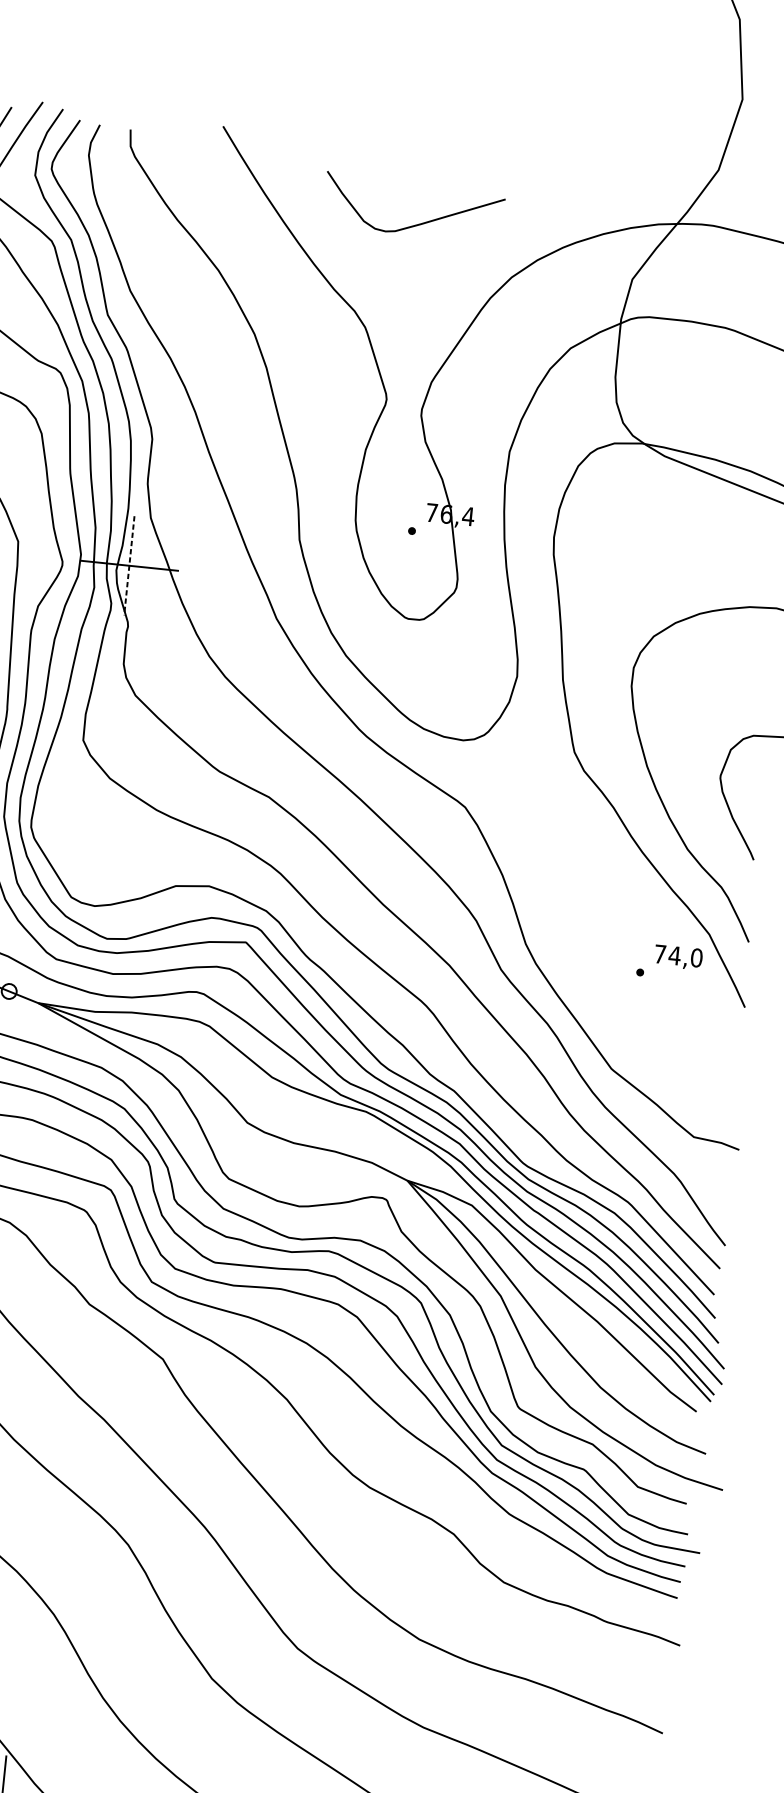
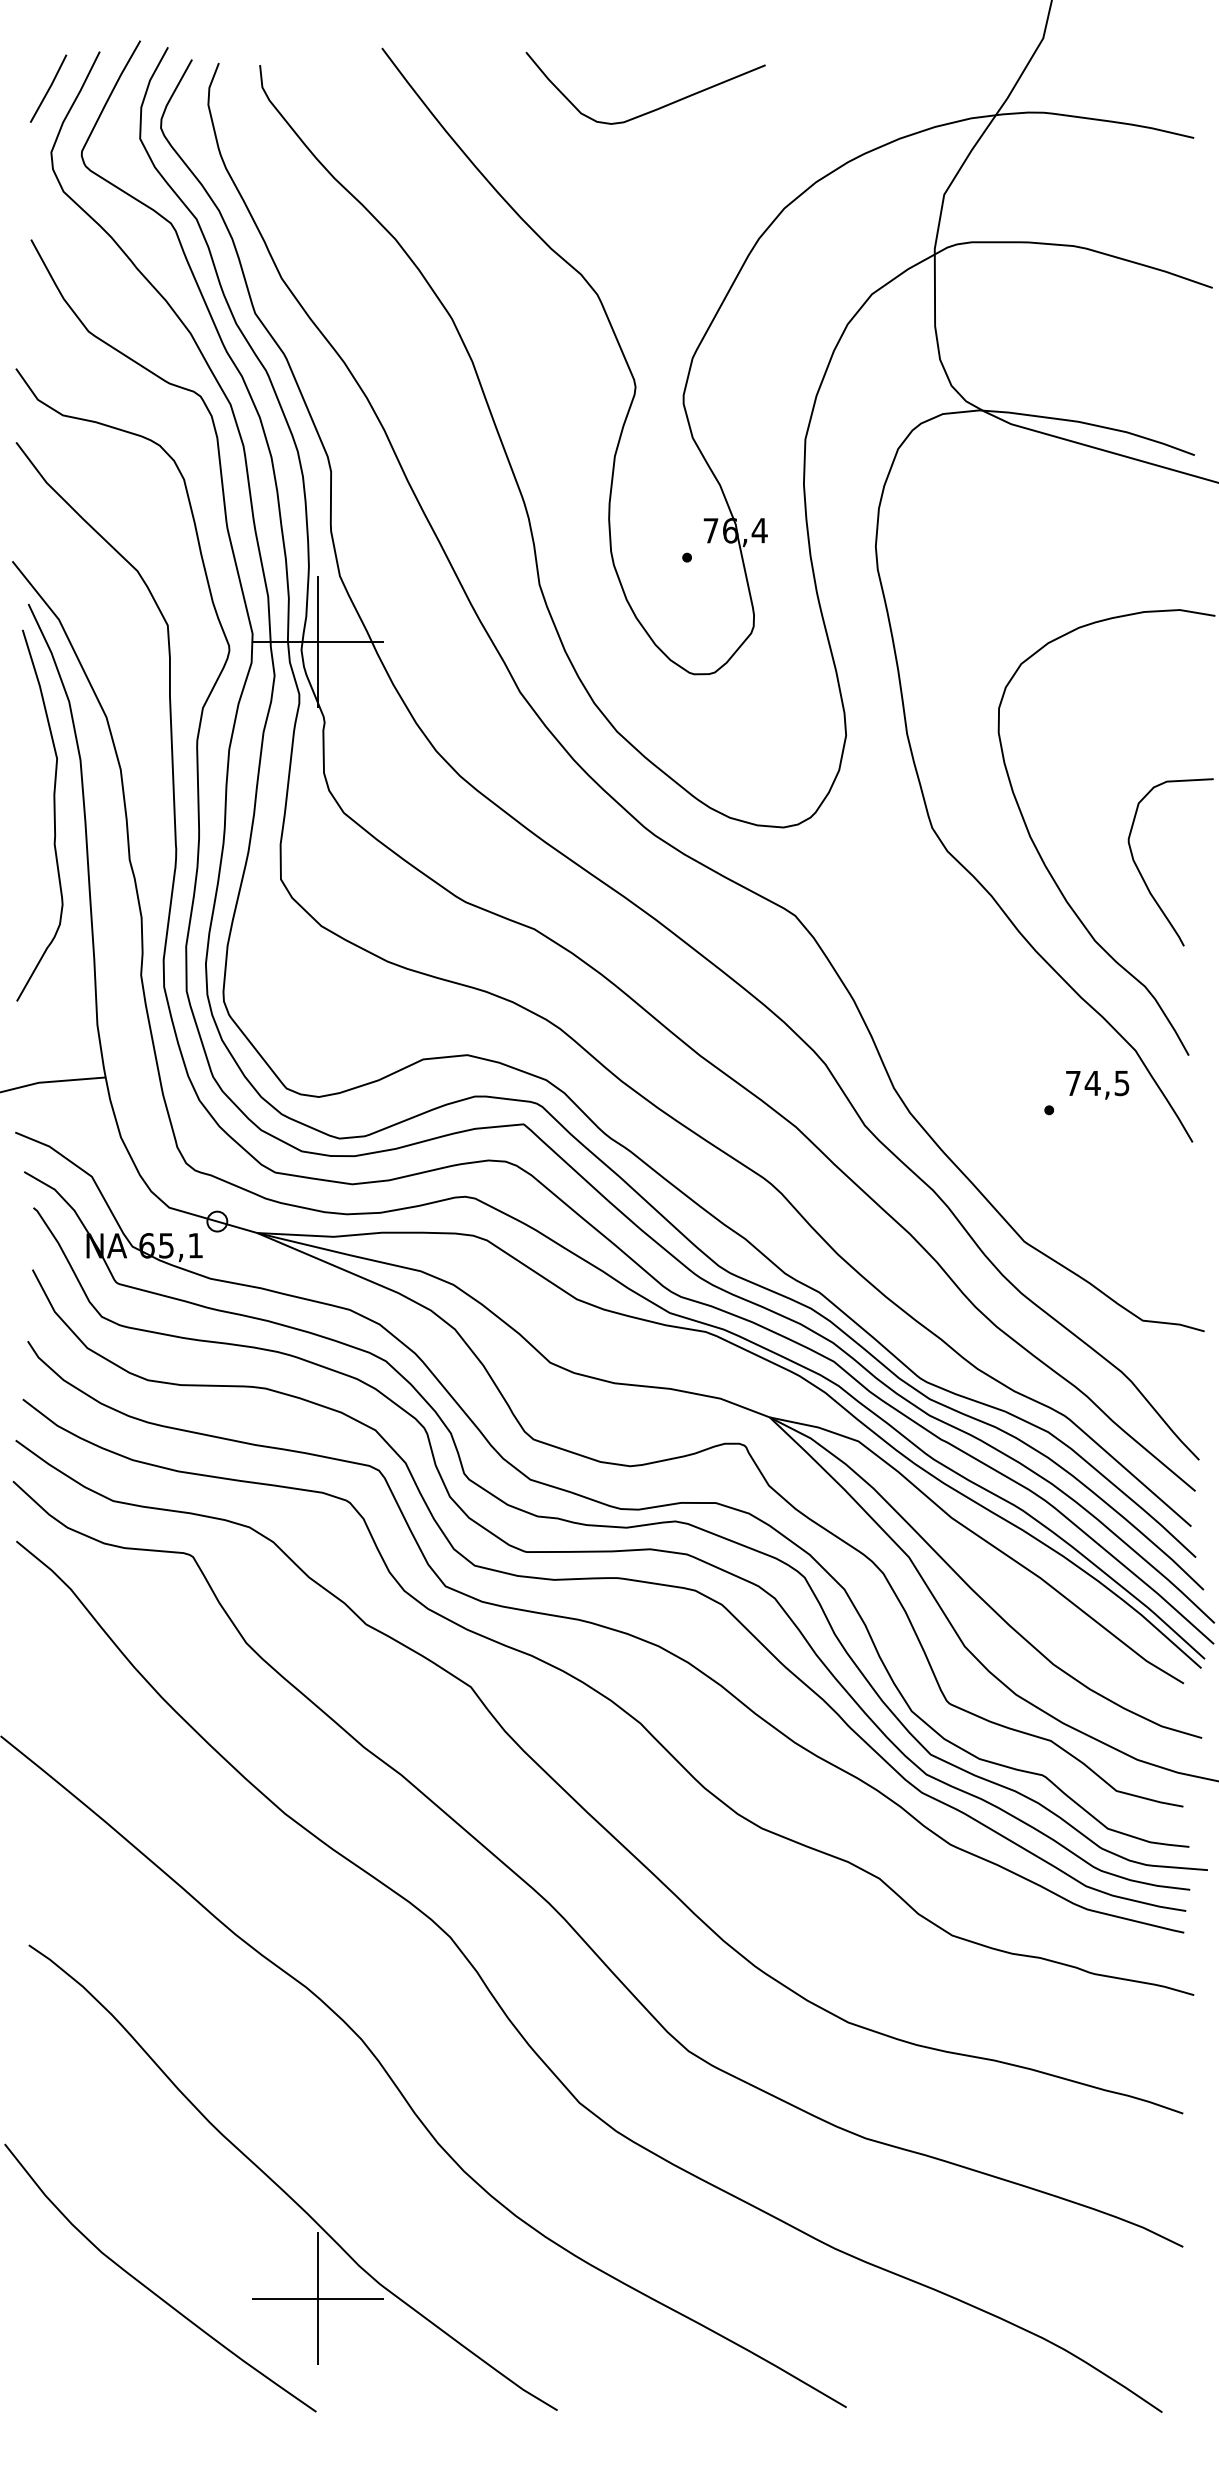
curve: (418, 223) -> (653, 109), moved
line: (129, 566) -> (318, 642), dashed -> solid
text: (696, 958) -> (1121, 1083), 74,0 -> 74,5

